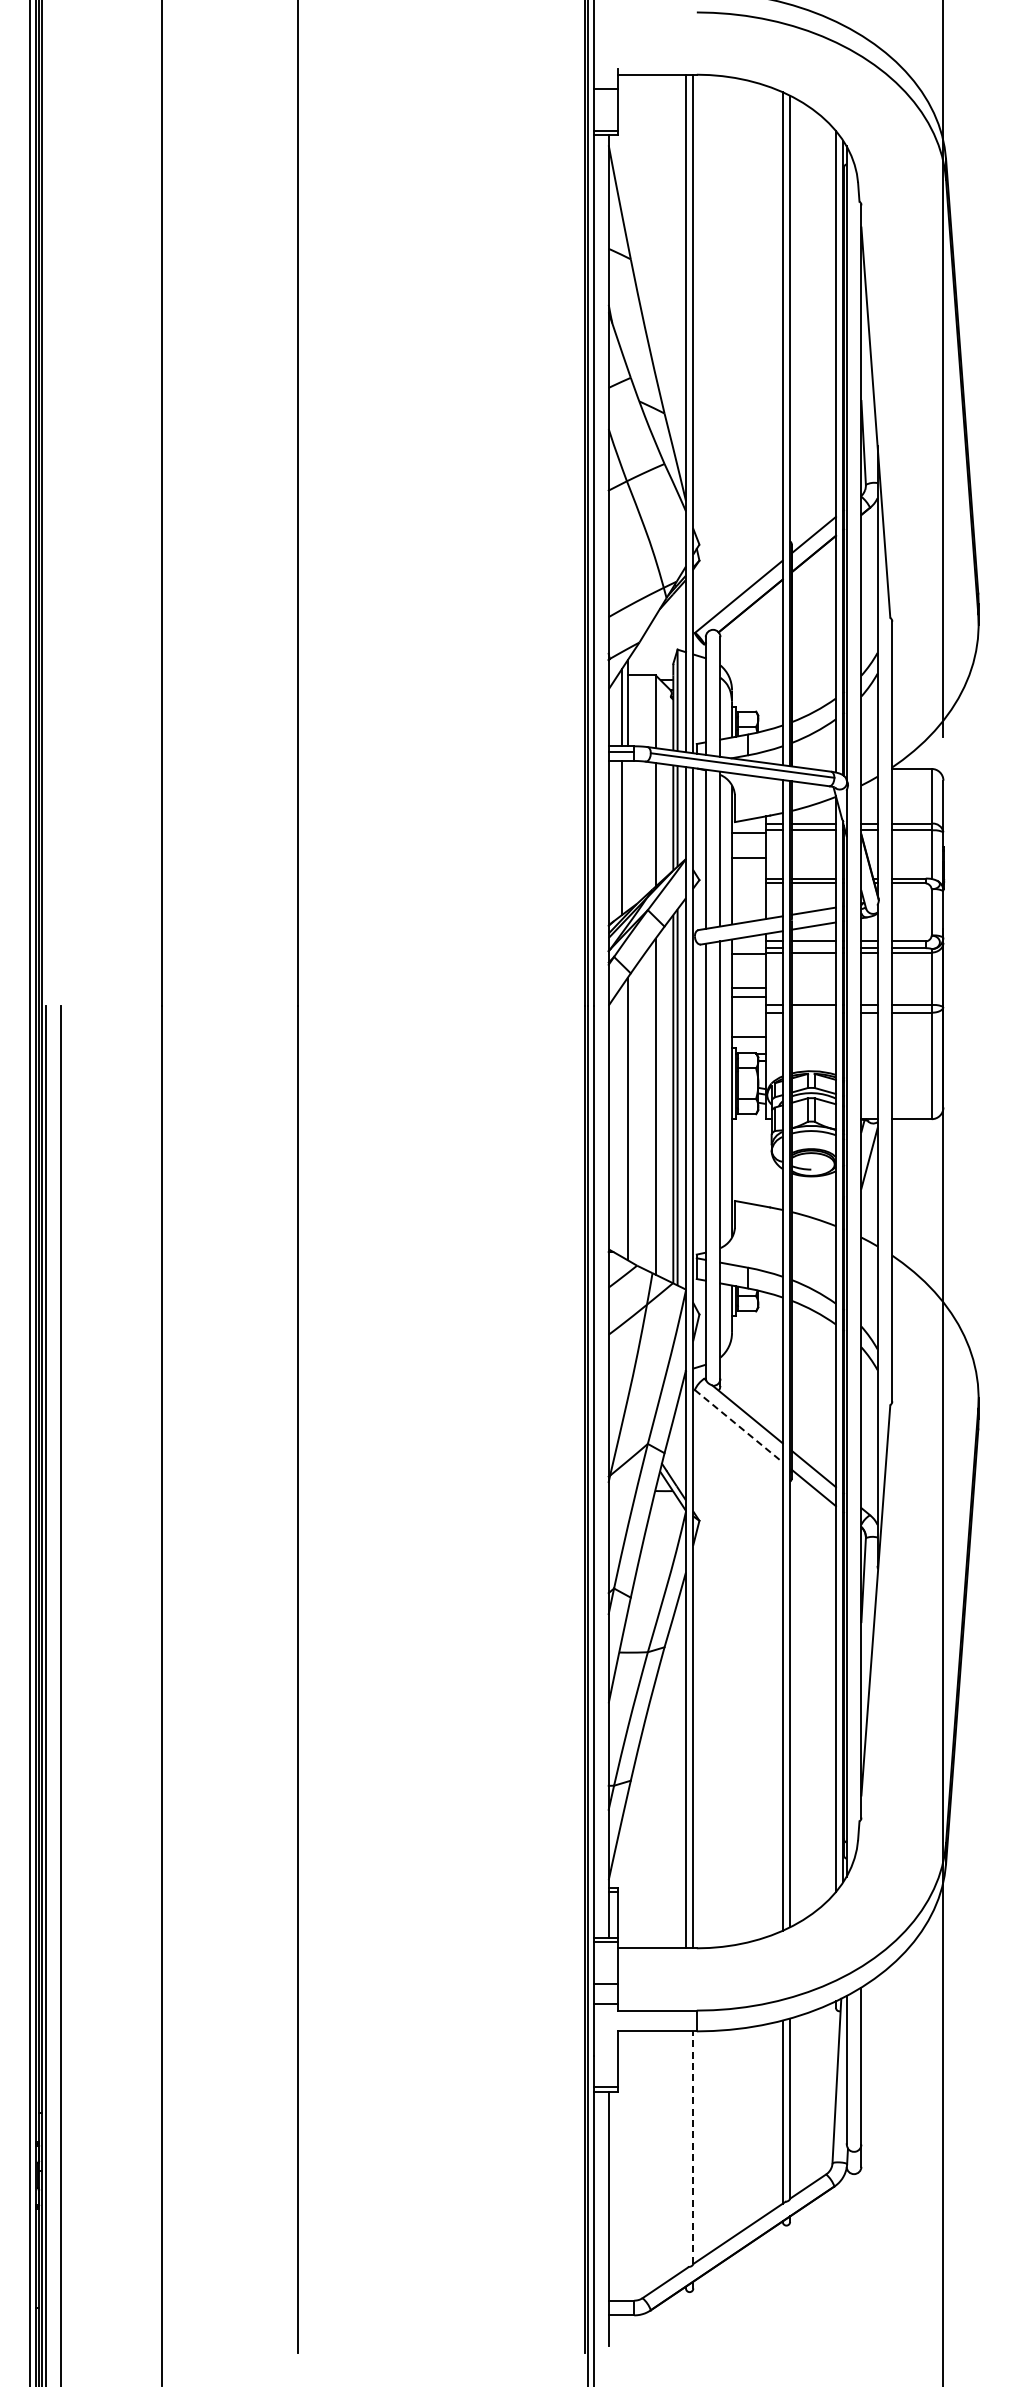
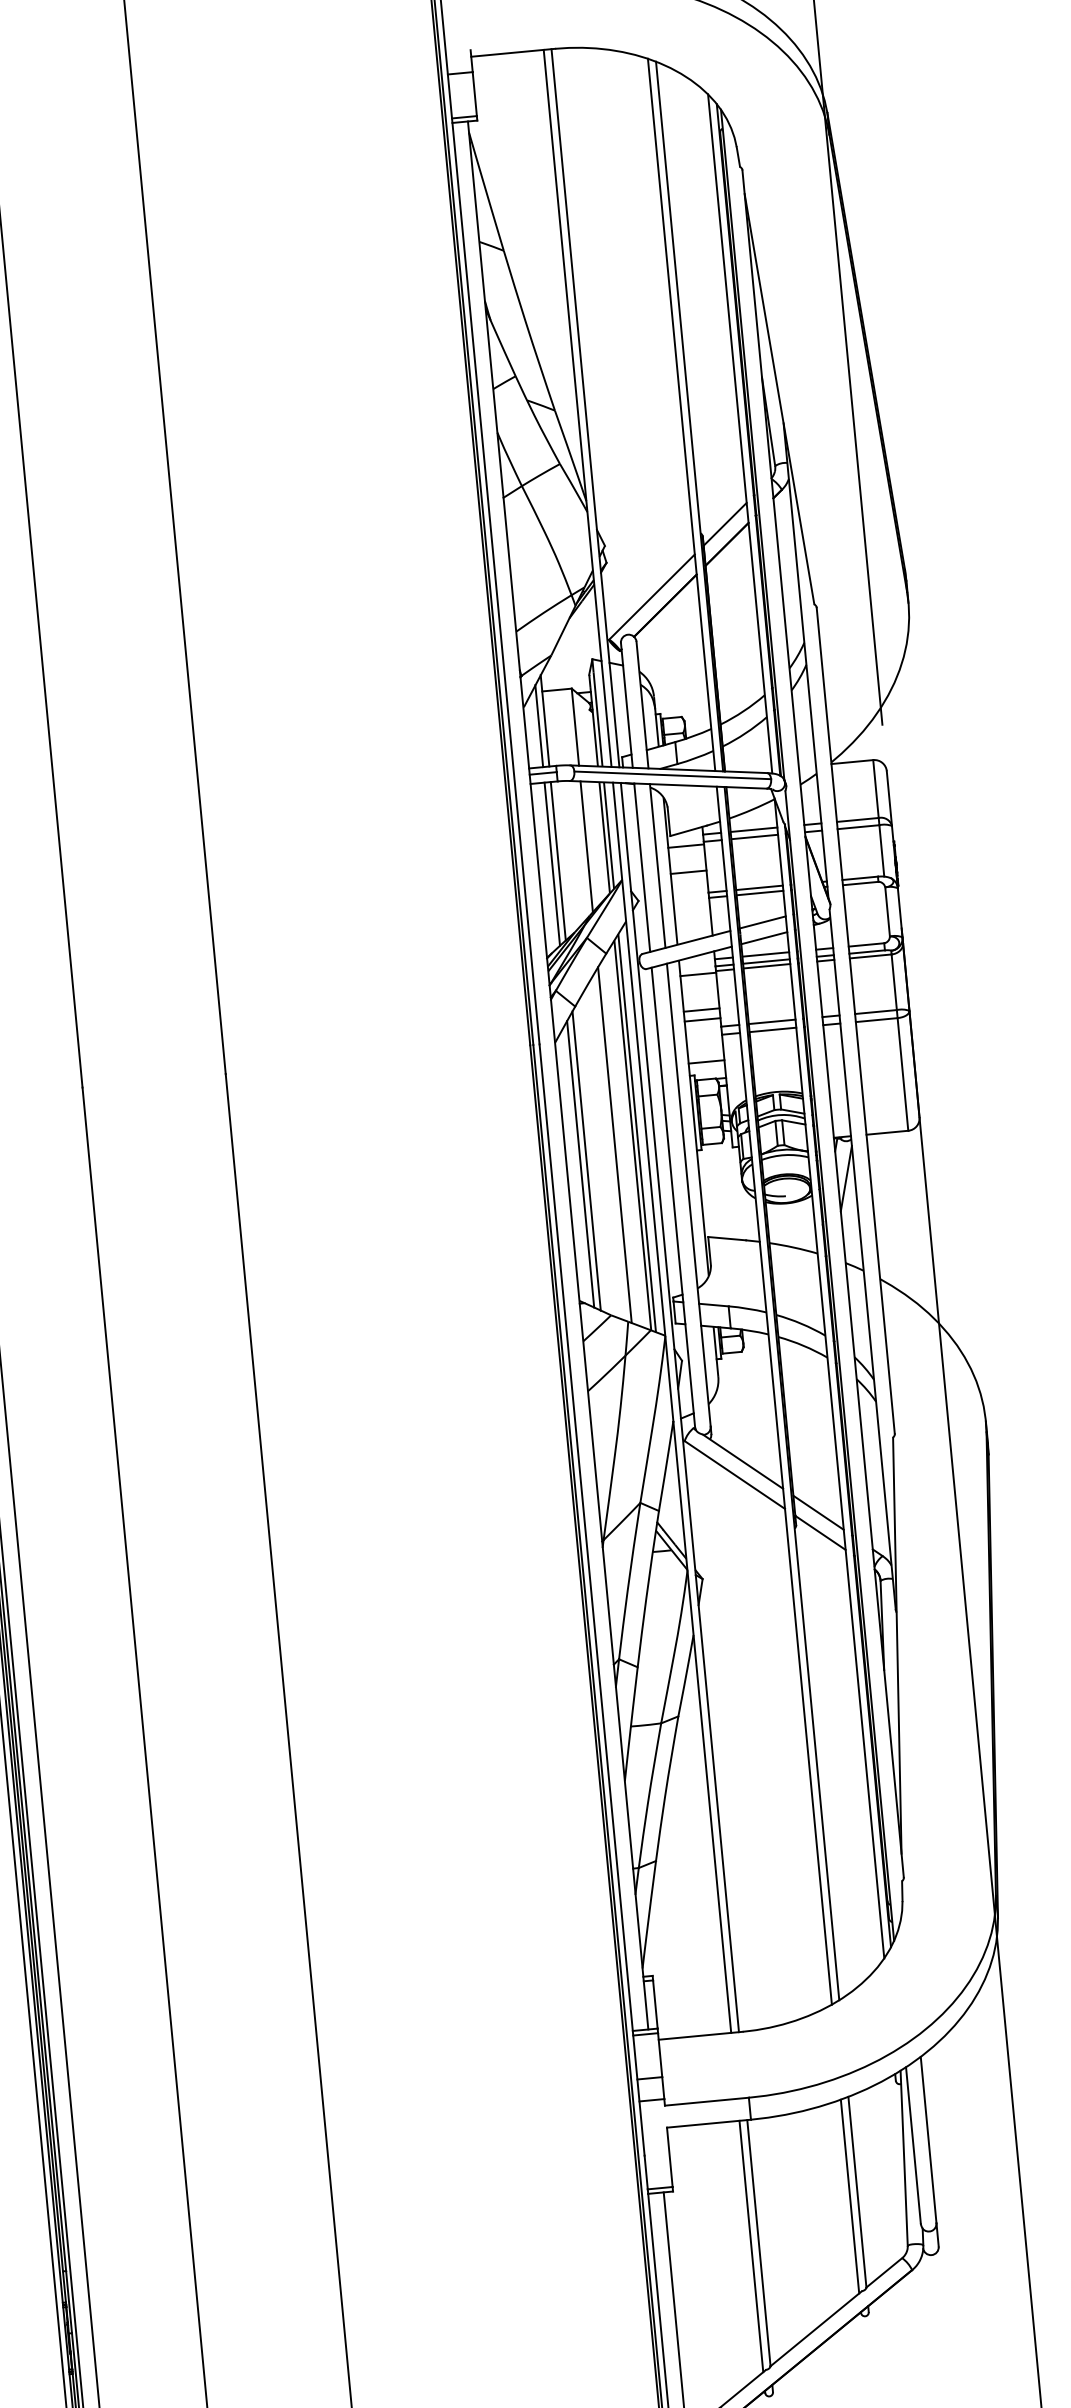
line: (627, 835) -> (557, 860), added
line: (813, 948) -> (766, 961), added
line: (813, 1012) -> (772, 1029), added
line: (621, 1121) -> (580, 1164), added
line: (738, 1426) -> (734, 1475), dashed -> solid
line: (693, 2147) -> (759, 2242), dashed -> solid
line: (686, 2149) -> (751, 2245), added

